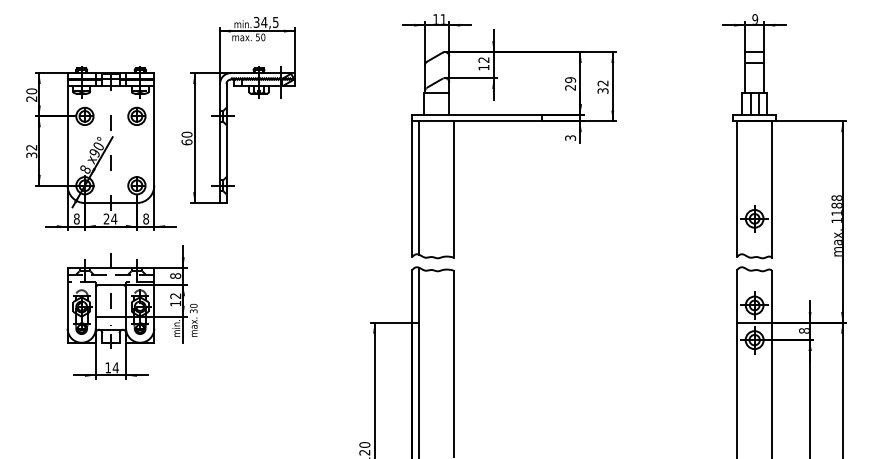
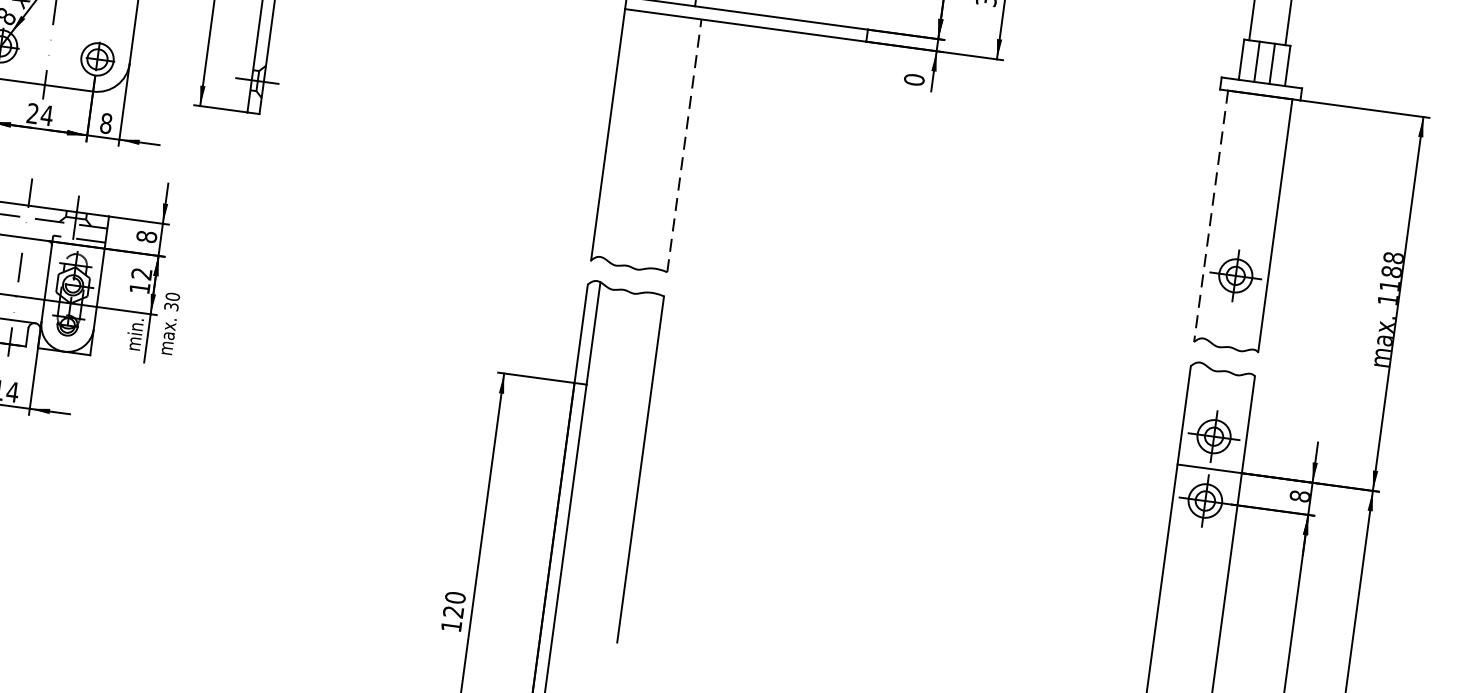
text: (570, 138) -> (914, 80), 3 -> 0
line: (418, 187) -> (619, 133), removed
line: (453, 188) -> (684, 144), solid -> dashed
line: (737, 189) -> (1211, 217), solid -> dashed

